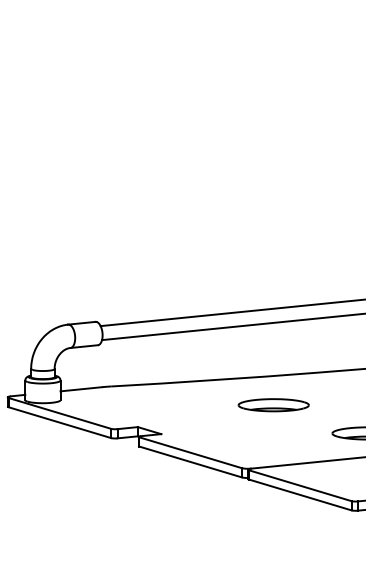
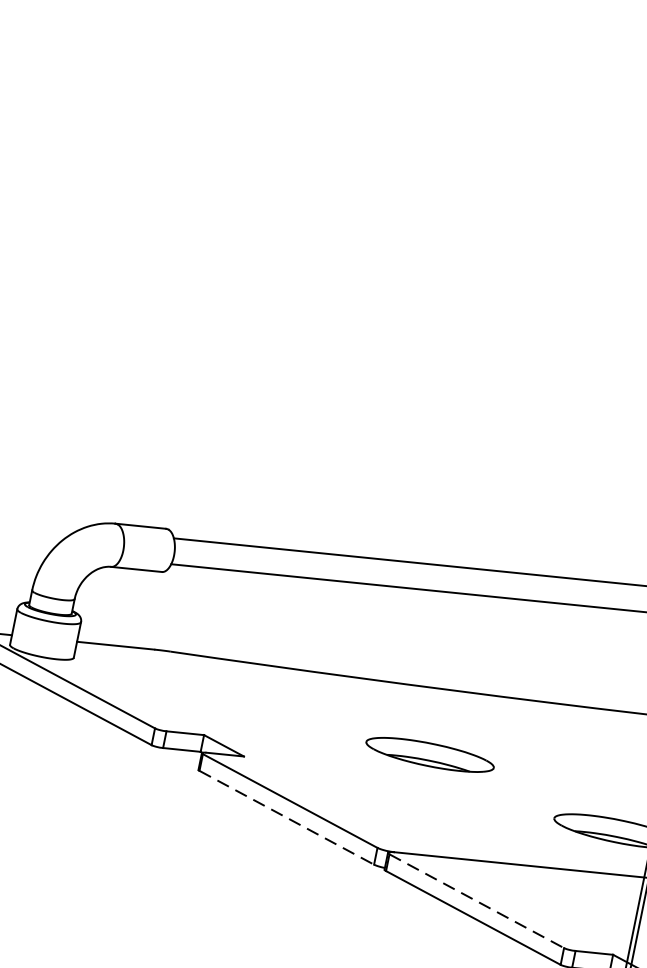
part: (273, 405) -> (429, 755), moved
line: (190, 461) -> (286, 816), solid -> dashed
line: (300, 485) -> (477, 900), solid -> dashed

